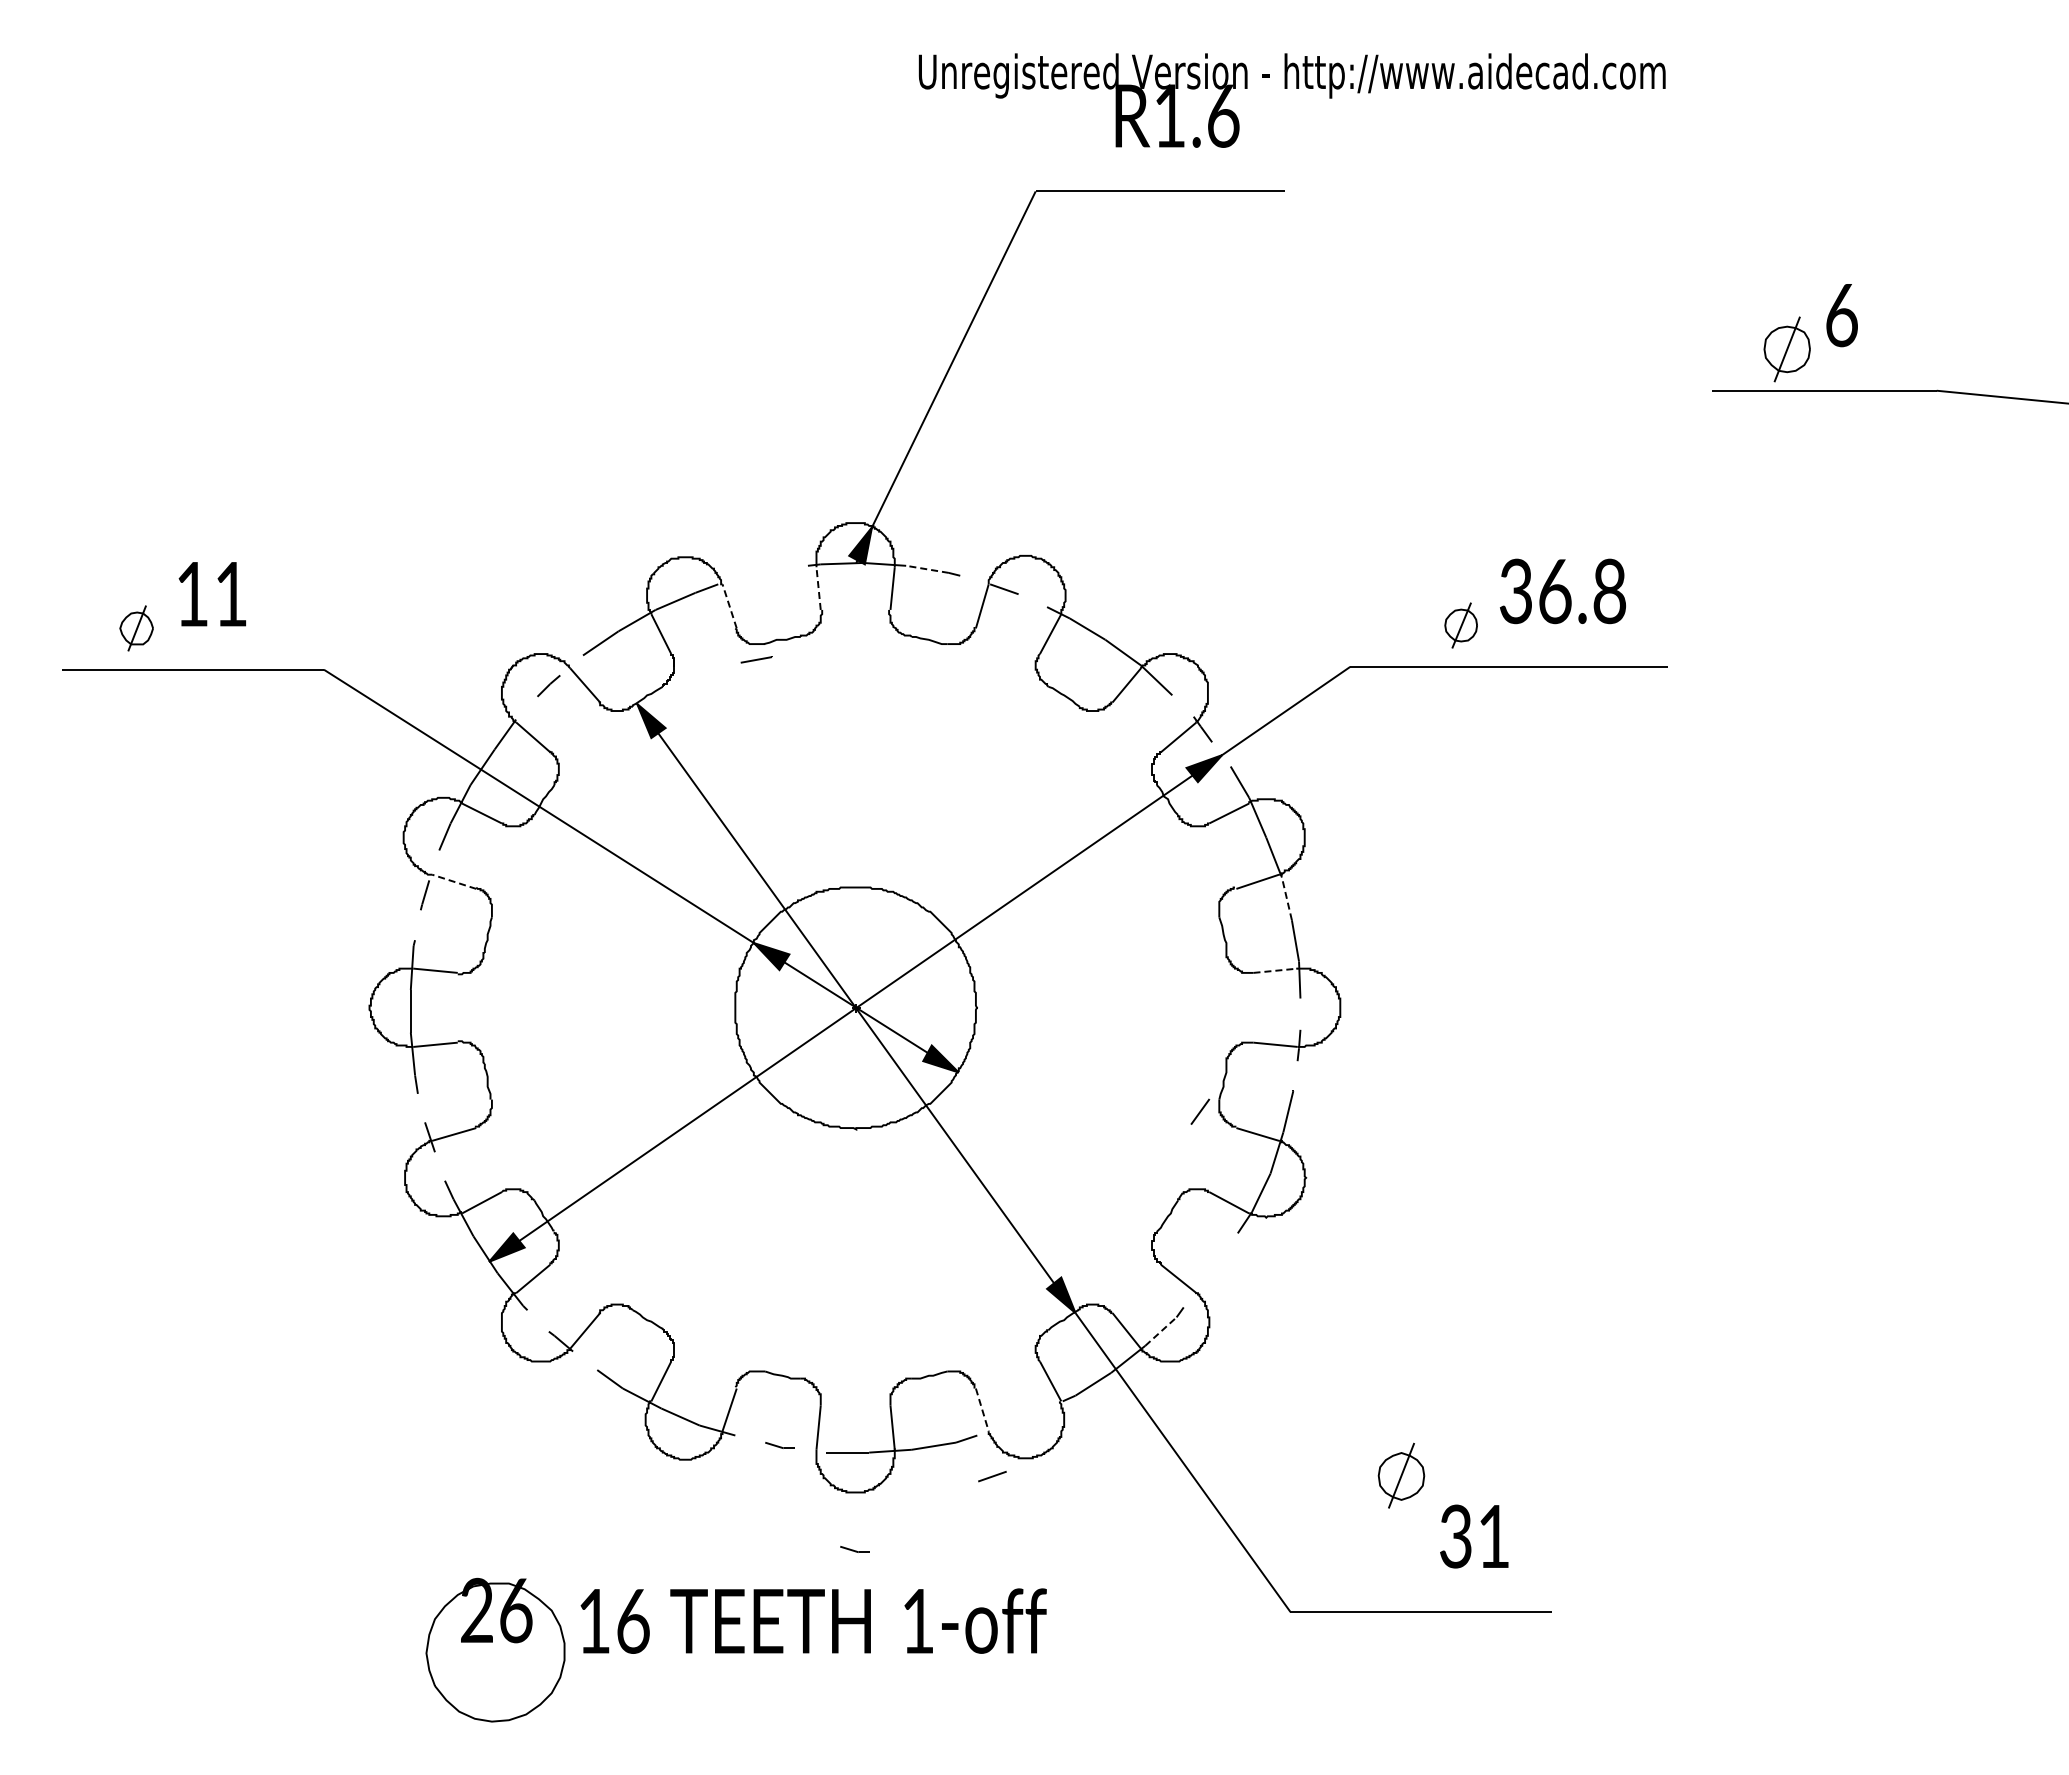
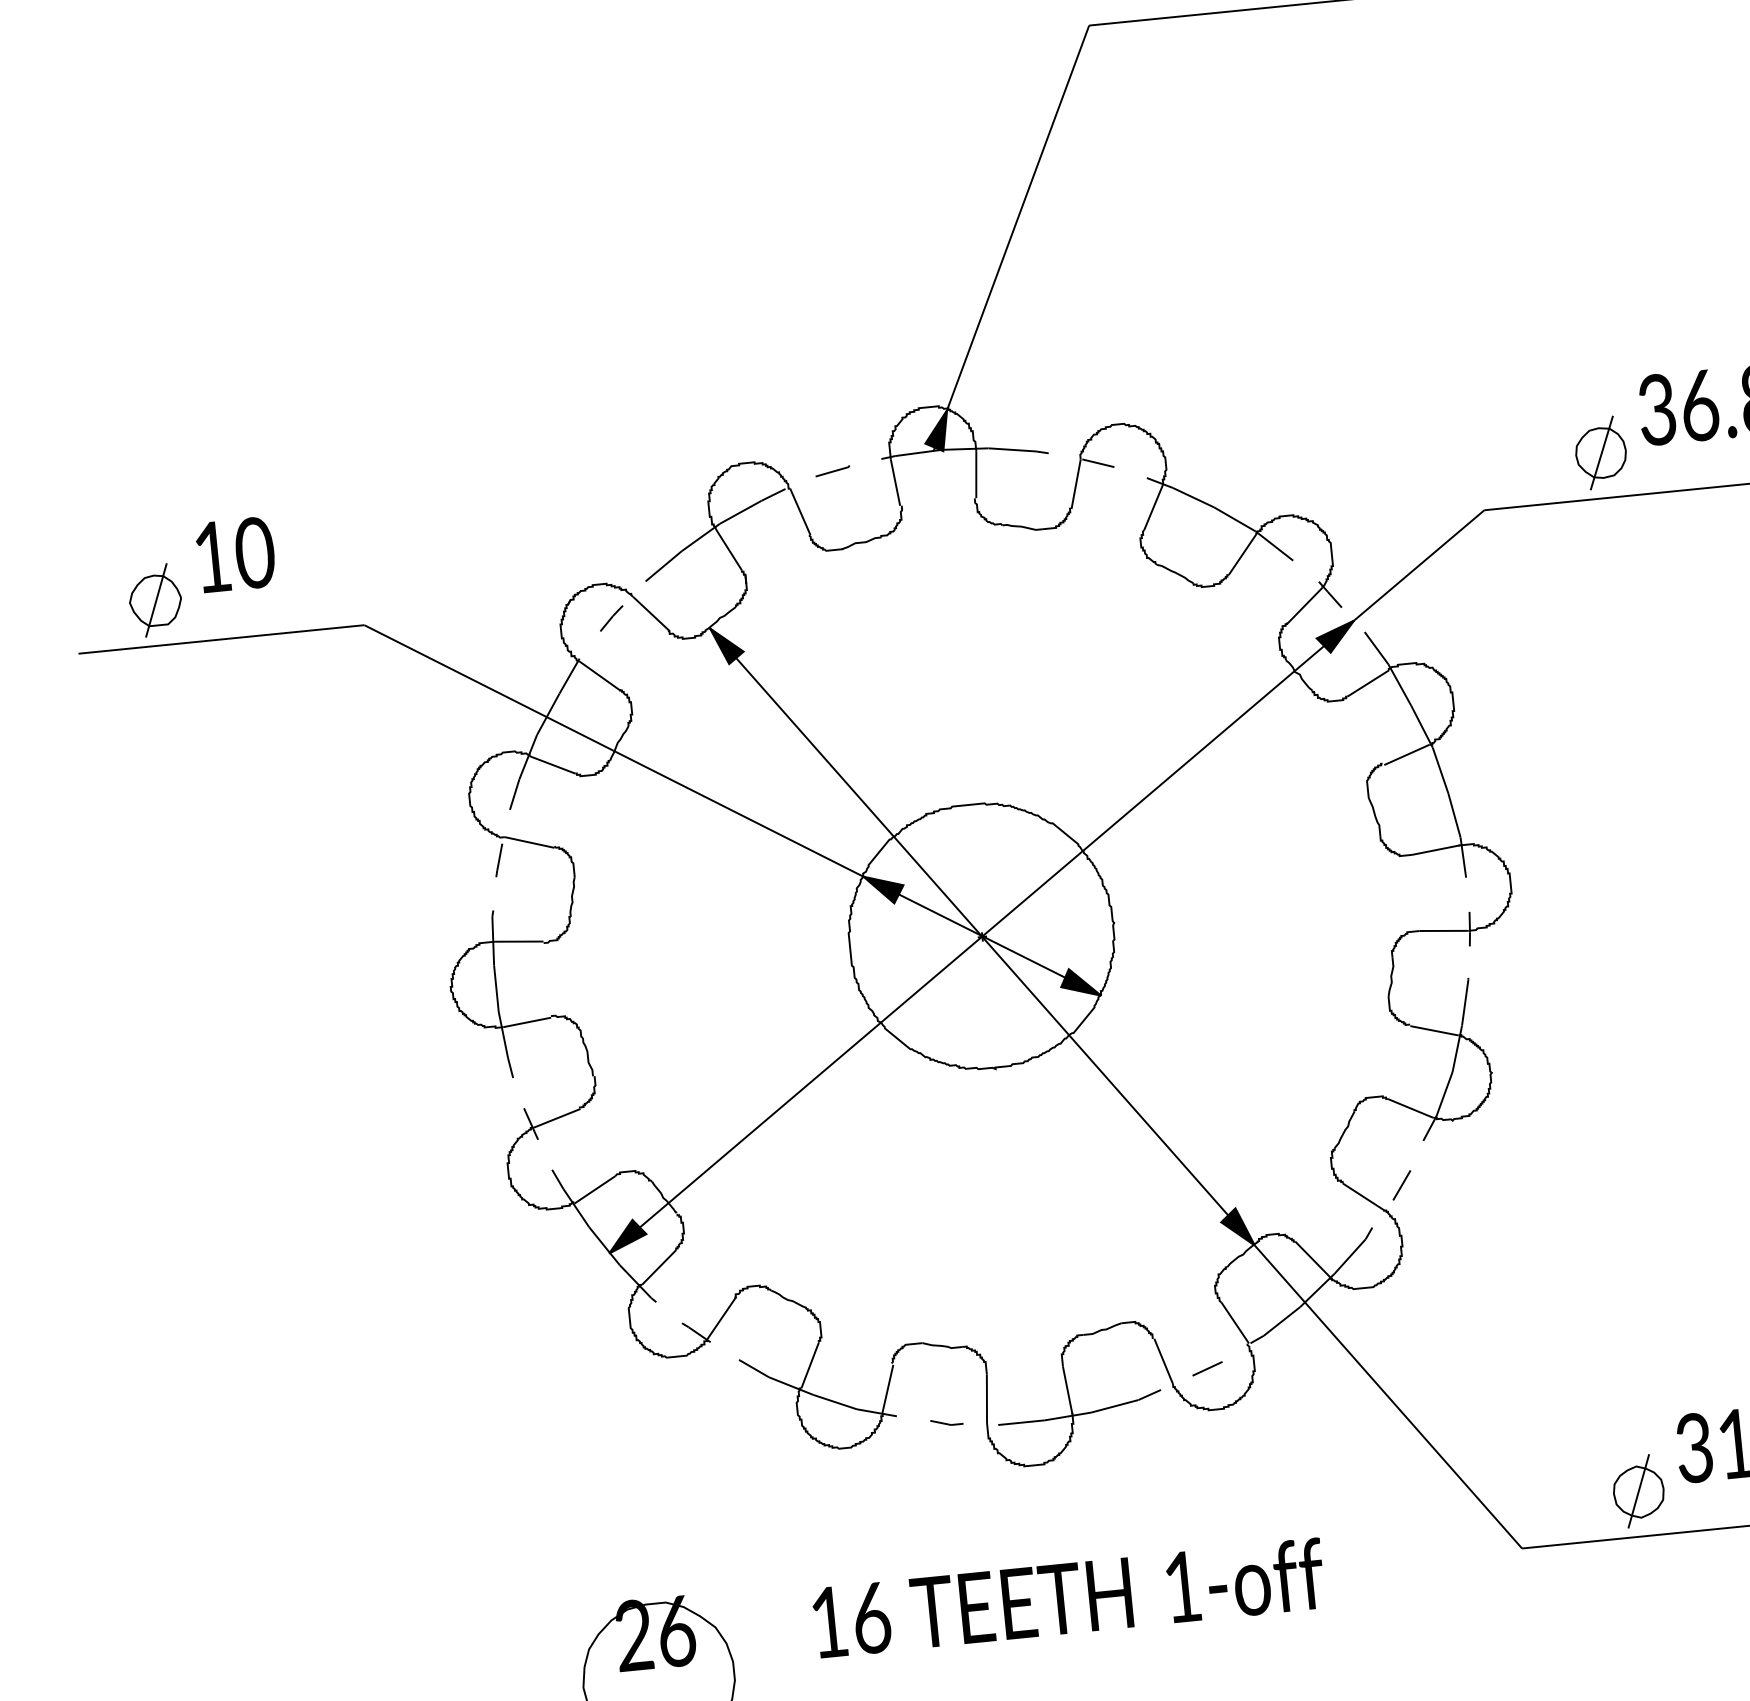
line: (927, 569) -> (1012, 450), dashed -> solid
line: (818, 588) -> (895, 482), dashed -> solid
text: (231, 593) -> (255, 552), 11 -> 10
line: (729, 605) -> (800, 510), dashed -> solid
part: (1460, 625) -> (1600, 453), size x1.43
part: (136, 628) -> (155, 600), size x1.43
line: (756, 659) -> (832, 471), moved
line: (453, 881) -> (528, 842), dashed -> solid
line: (1286, 898) -> (1440, 770), dashed -> solid
line: (1276, 970) -> (1436, 849), dashed -> solid
line: (1200, 1111) -> (1402, 1185), moved
line: (1161, 1331) -> (1350, 1256), dashed -> solid
line: (982, 1410) -> (1163, 1362), dashed -> solid
part: (1401, 1475) -> (1638, 1491), moved
line: (992, 1476) -> (1207, 1368), moved
part: (854, 1549) -> (1039, 1527), removed
text: (813, 1620) -> (1068, 1597), moved

